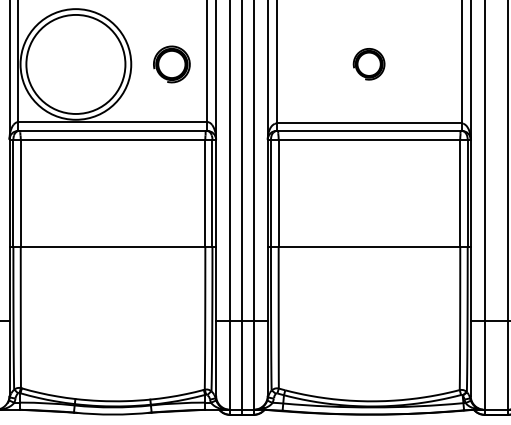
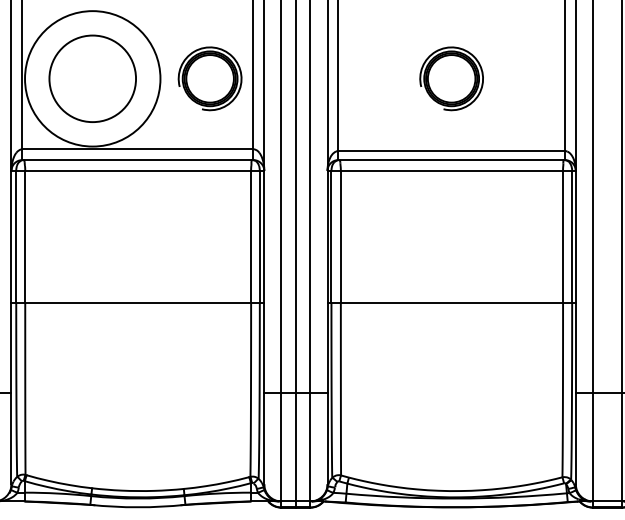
part: (368, 63) -> (450, 77), size x1.67
circle: (75, 64) -> (92, 78), size x0.71
part: (171, 64) -> (209, 78), size x1.43

